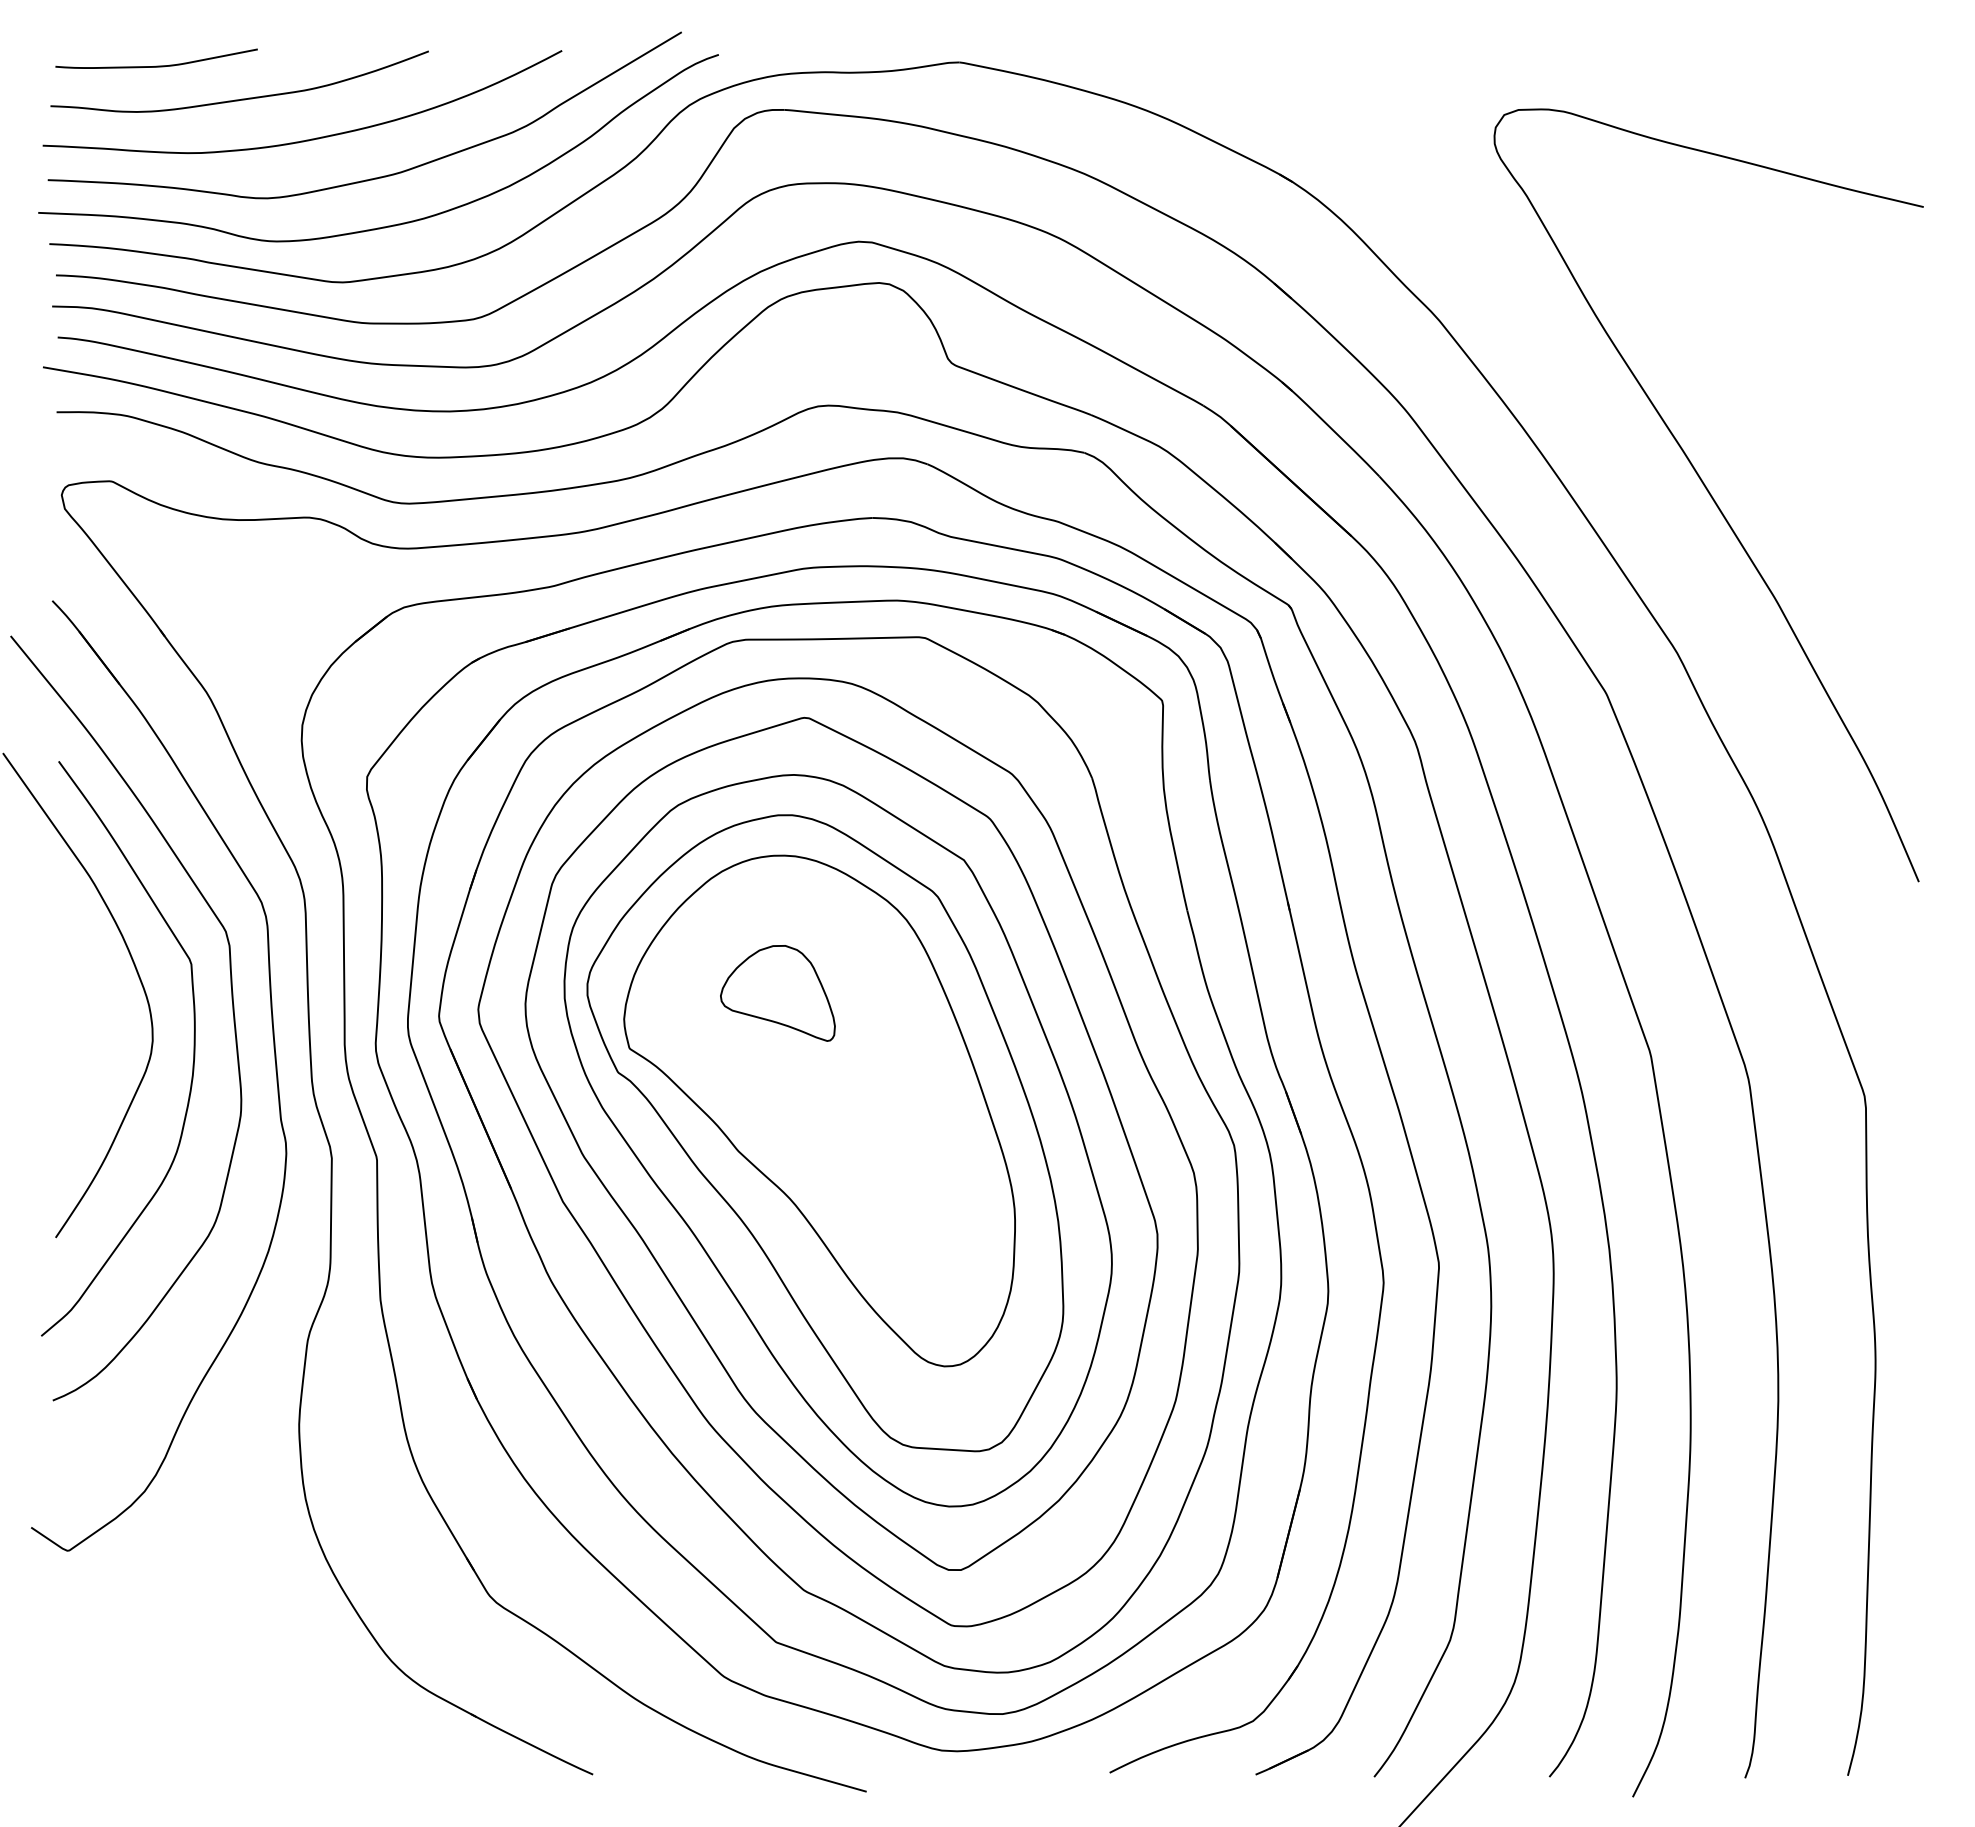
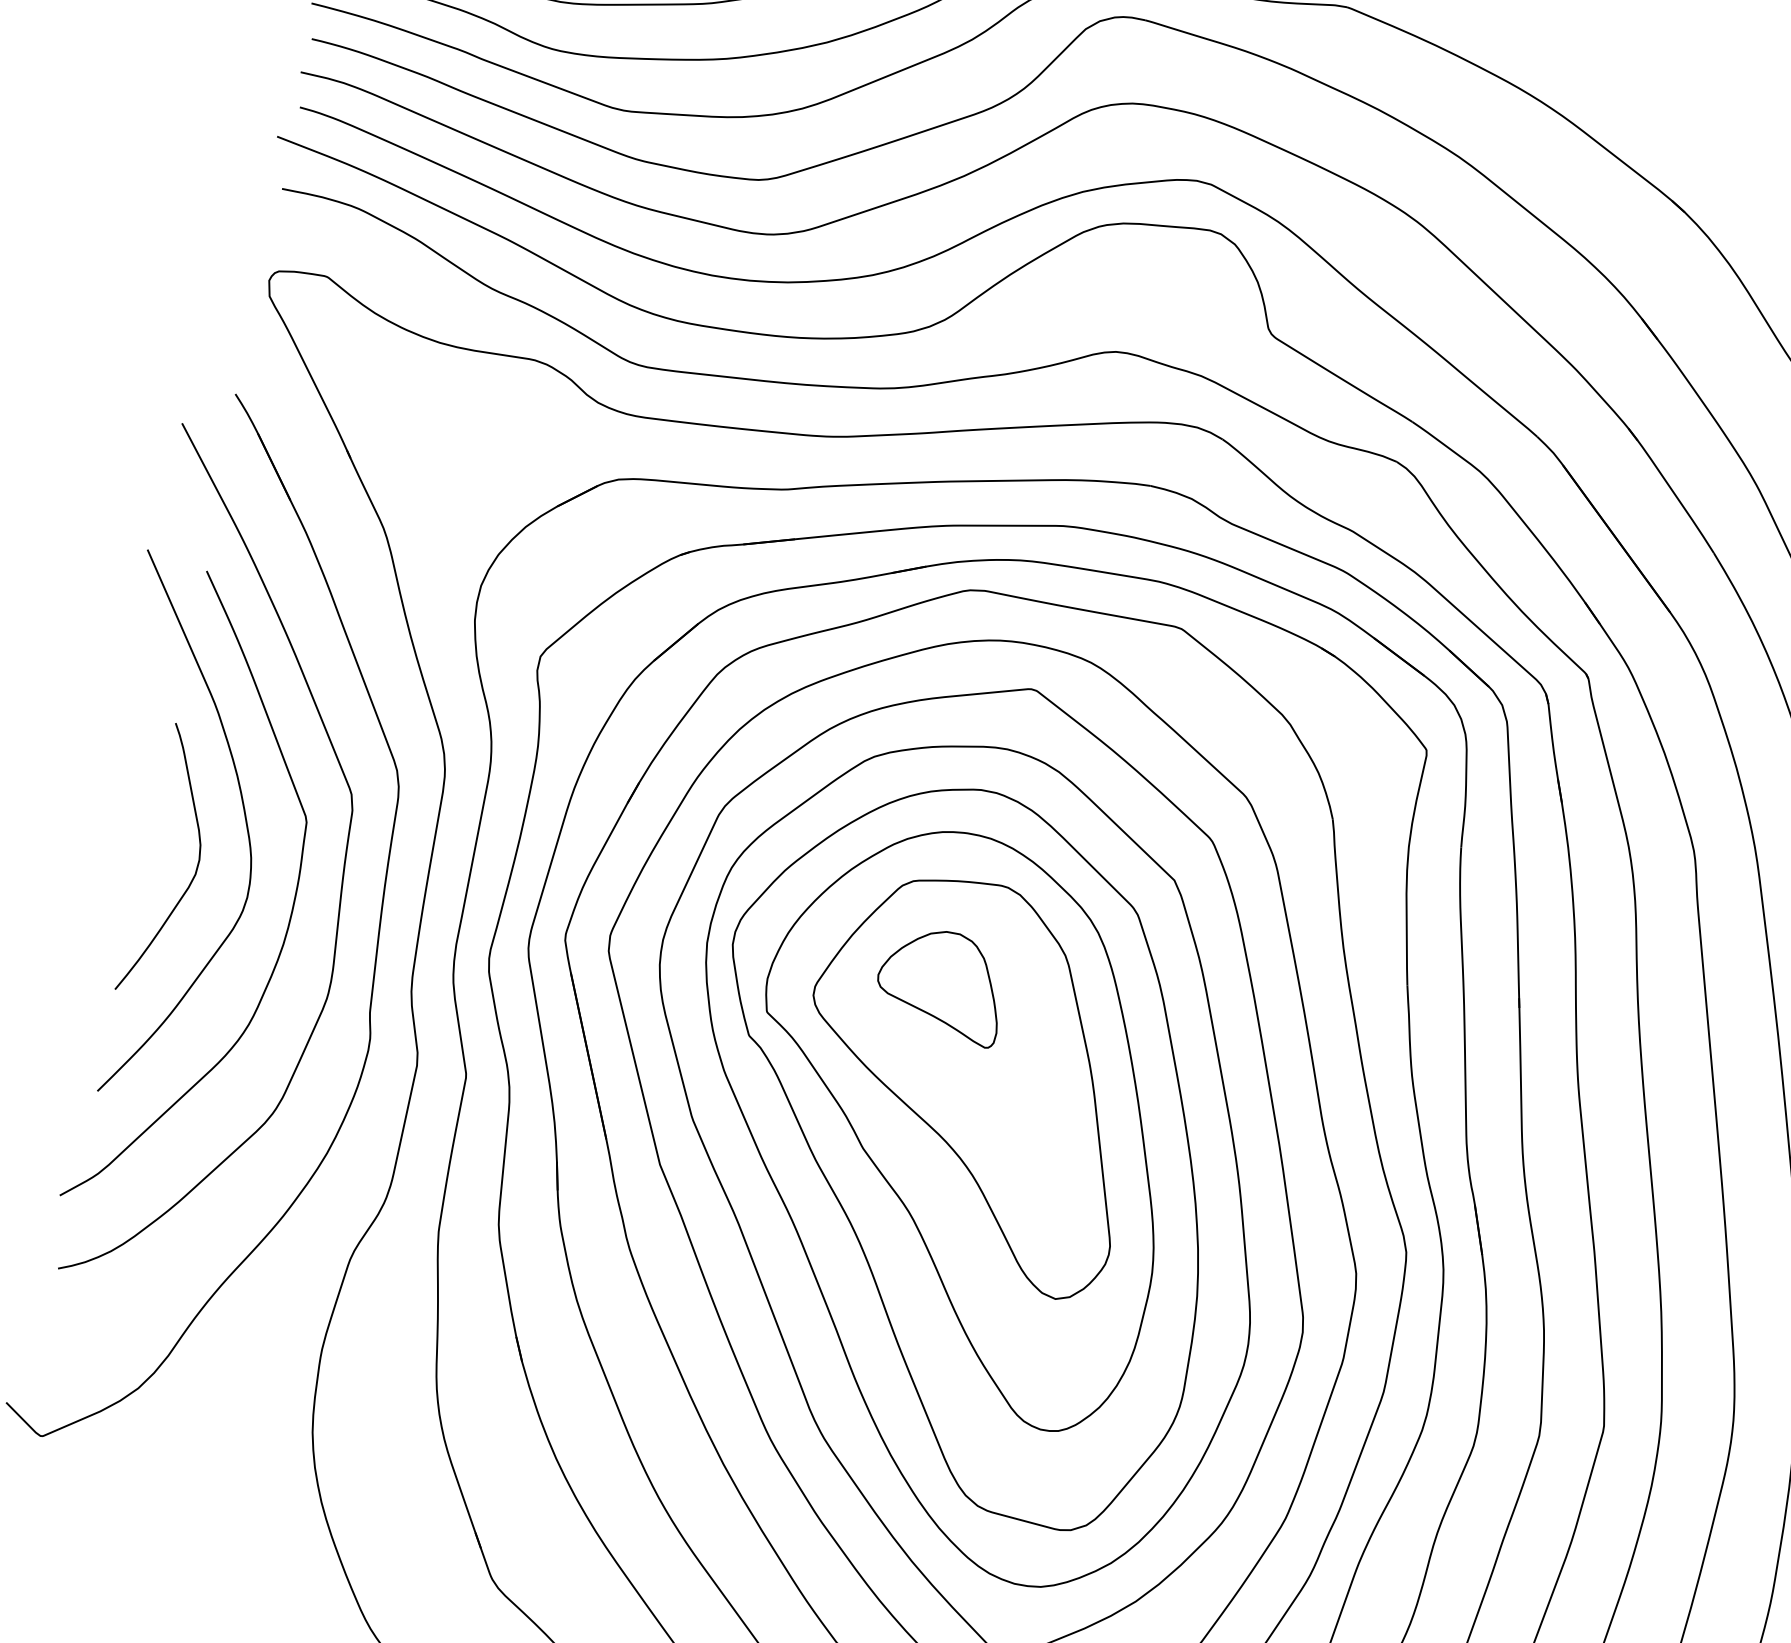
curve: (102, 1022) -> (196, 866), added
part: (820, 1071) -> (970, 1079), added

